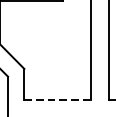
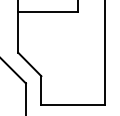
line: (57, 100) -> (72, 105), dashed -> solid

